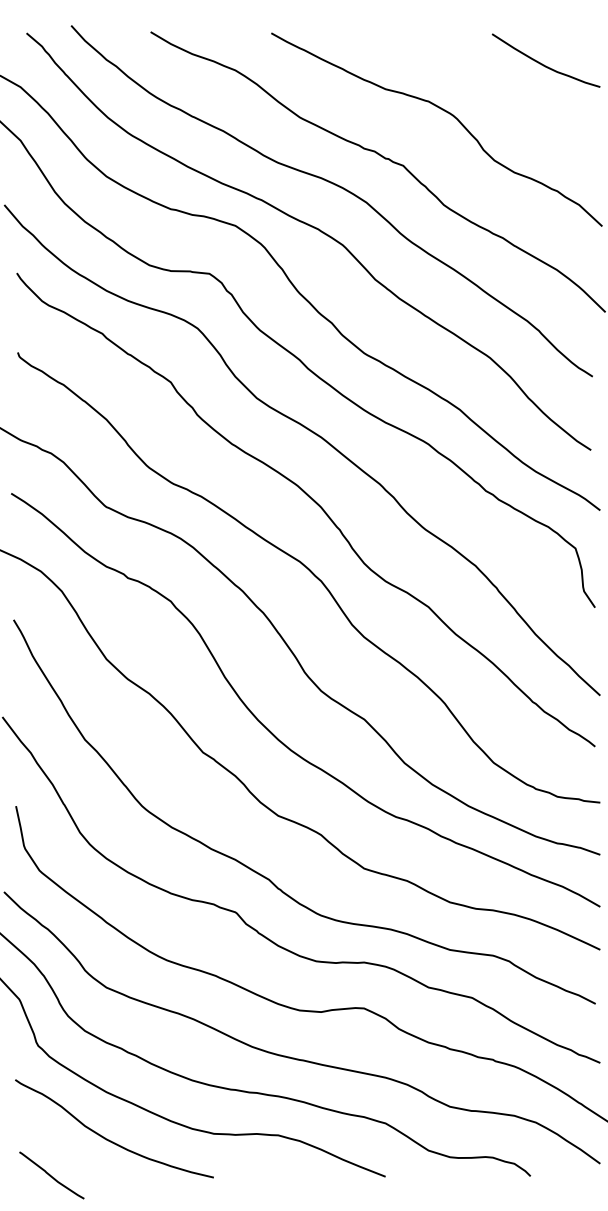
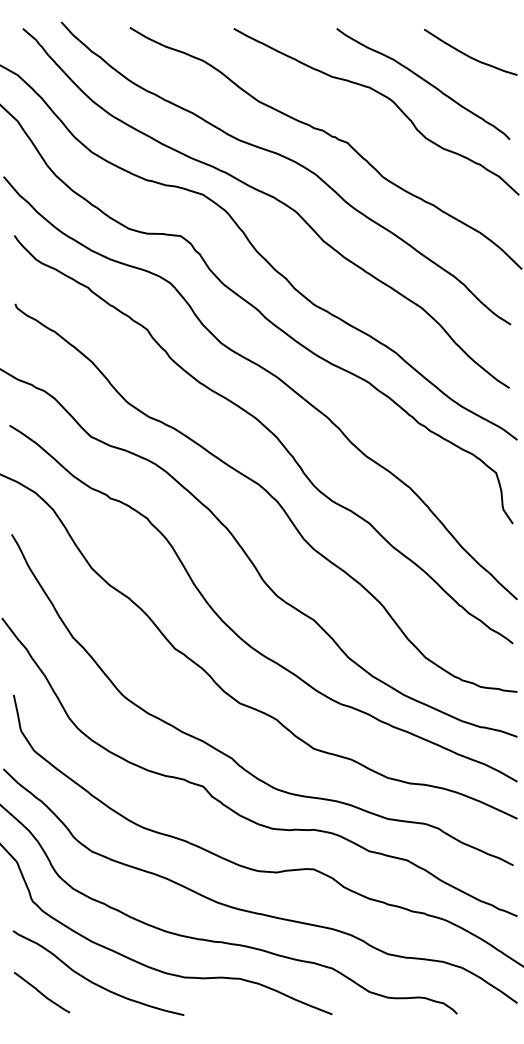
curve: (492, 94) -> (424, 81), added
curve: (51, 1175) -> (41, 992), moved

